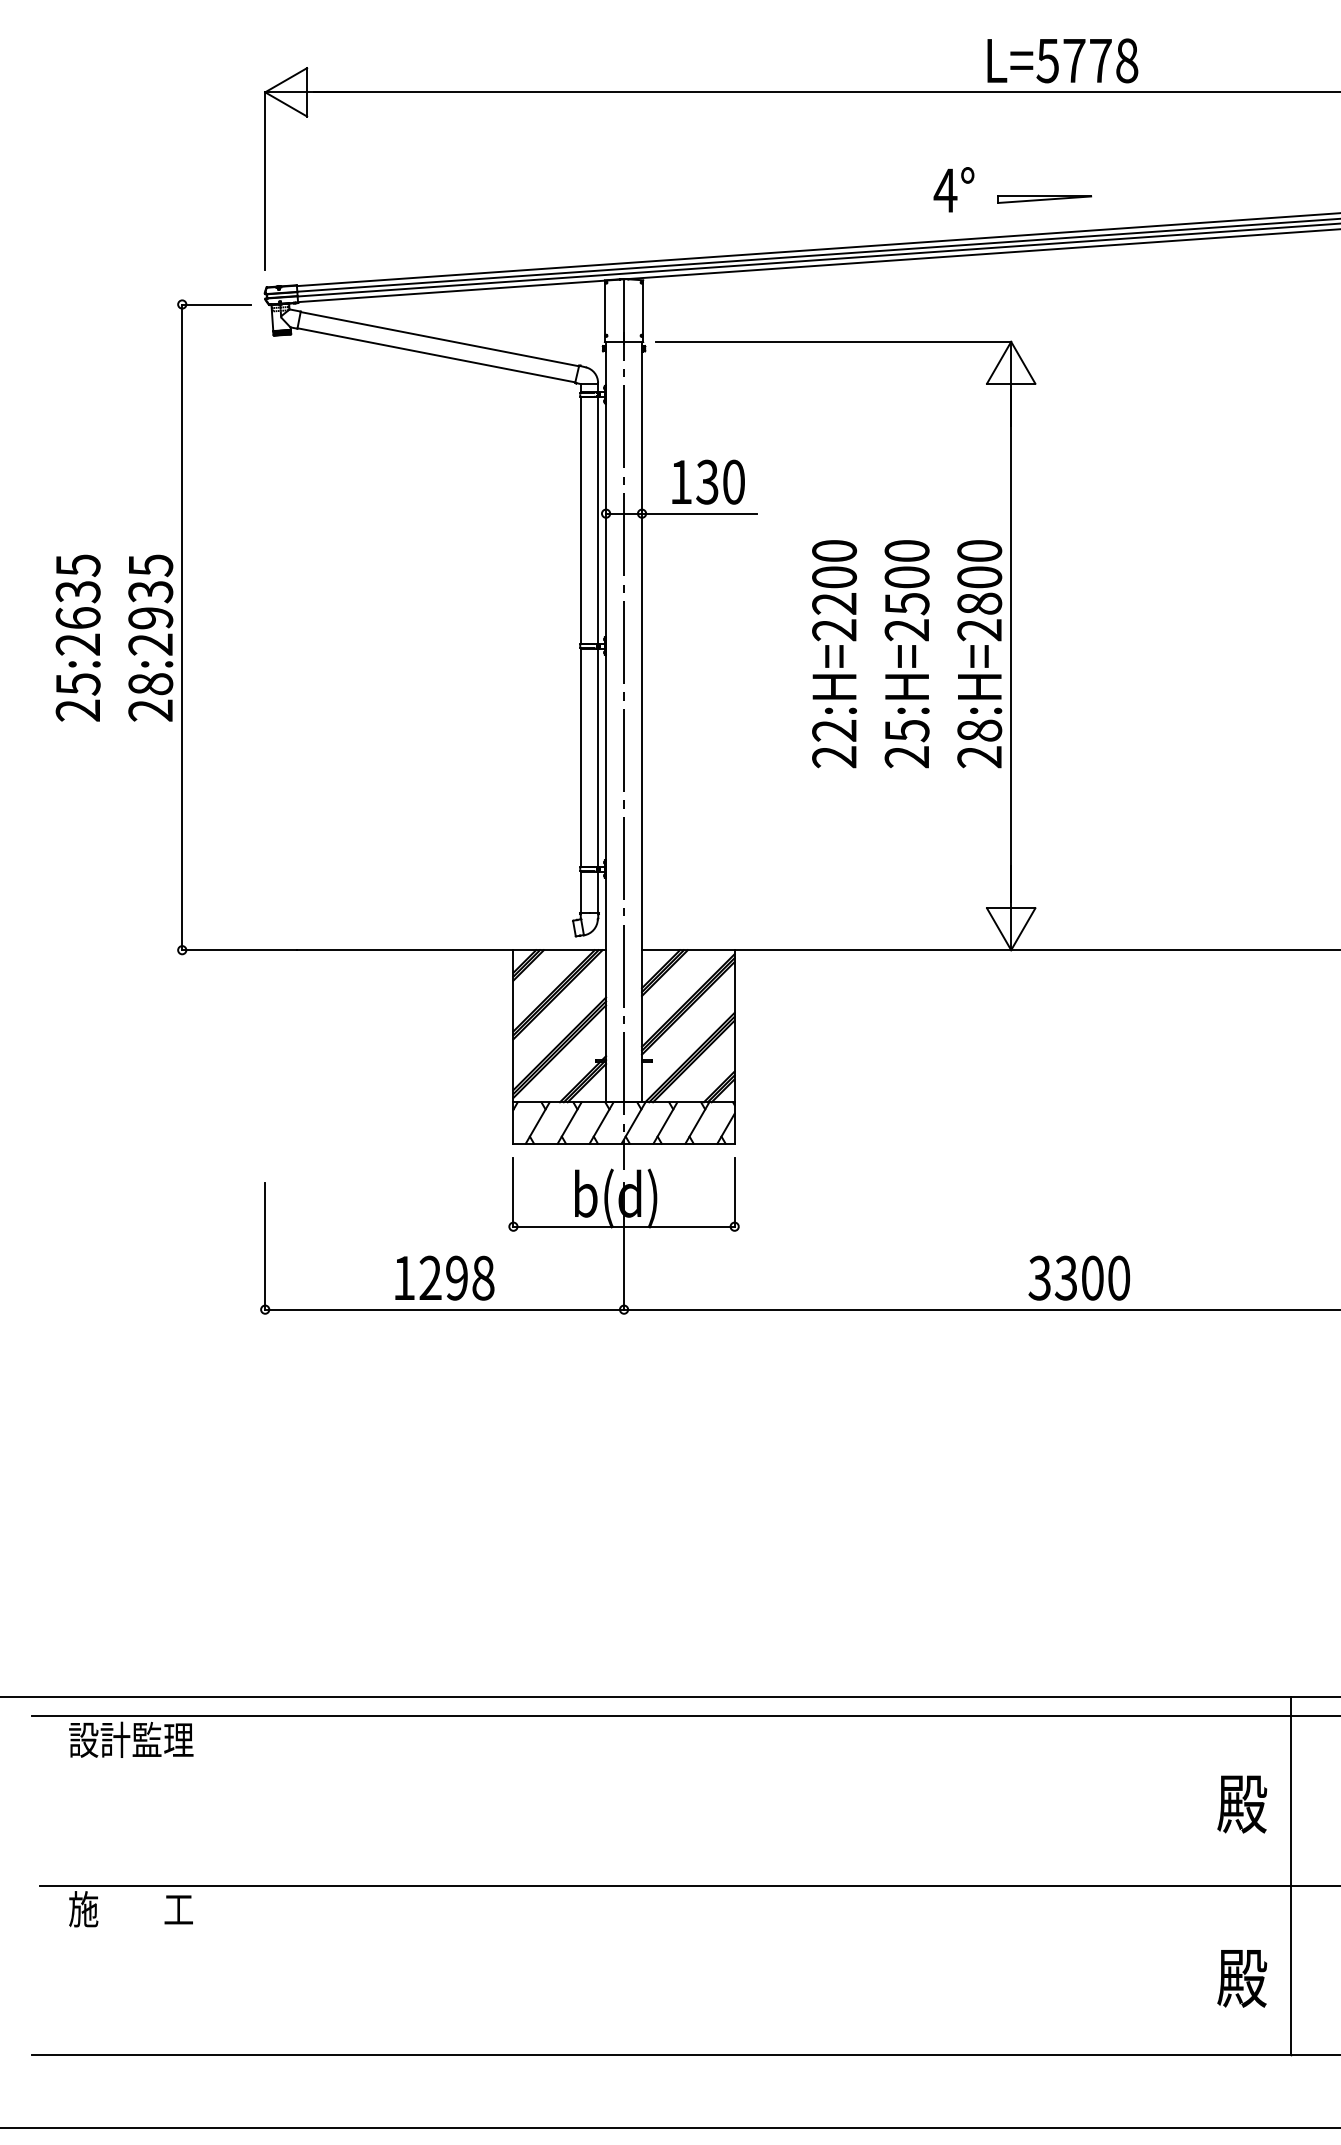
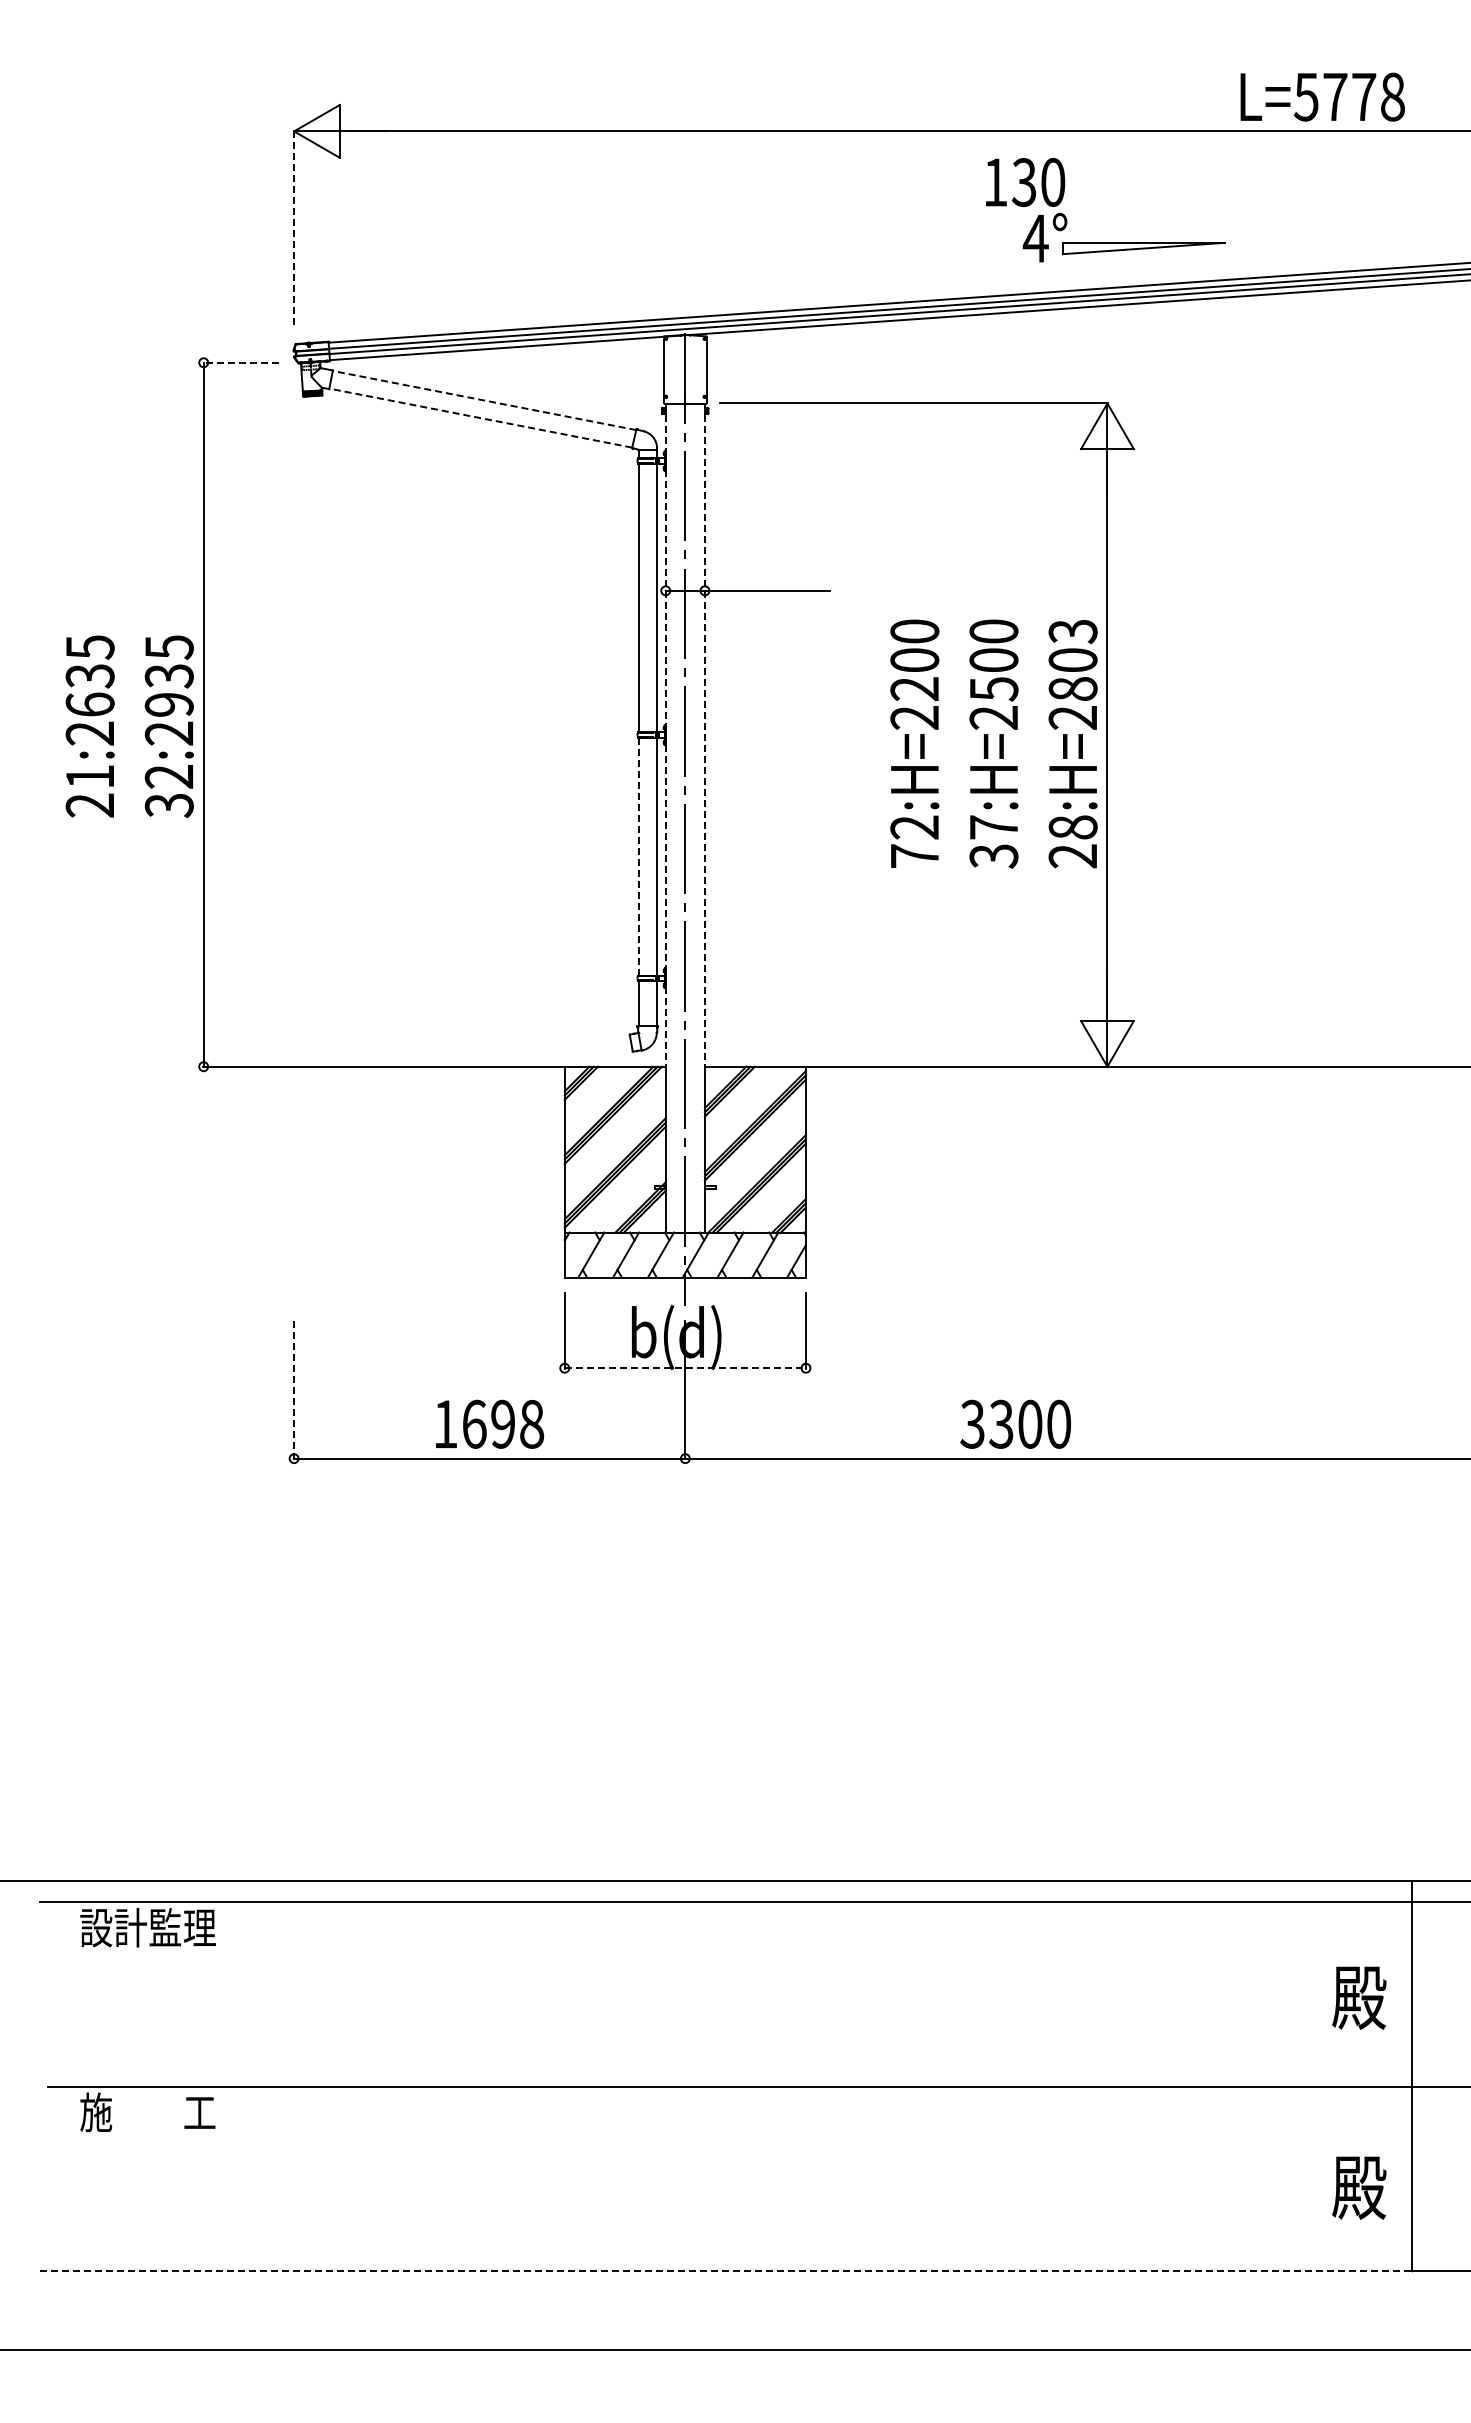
text: (1062, 60) -> (1322, 96), moved
line: (265, 181) -> (294, 228), solid -> dashed
part: (1044, 199) -> (1143, 248), size x1.6
line: (216, 304) -> (241, 362), solid -> dashed
line: (439, 339) -> (484, 400), solid -> dashed
line: (436, 355) -> (480, 418), solid -> dashed
text: (708, 482) -> (1025, 182), moved
text: (979, 551) -> (1072, 631), 28:H=2800 -> 28:H=2803
line: (605, 646) -> (665, 735), solid -> dashed
line: (641, 646) -> (704, 735), solid -> dashed
text: (78, 684) -> (90, 777), 25:2635 -> 21:2635
text: (149, 697) -> (168, 791), 28:2935 -> 32:2935
text: (907, 743) -> (994, 841), 25:H=2500 -> 37:H=2500
line: (581, 757) -> (638, 856), solid -> dashed
text: (834, 757) -> (914, 856), 22:H=2200 -> 72:H=2200
line: (624, 1226) -> (685, 1368), solid -> dashed
line: (265, 1246) -> (294, 1389), solid -> dashed
text: (430, 1277) -> (474, 1423), 1298 -> 1698
text: (1079, 1277) -> (1015, 1423), moved
line: (661, 2055) -> (726, 2271), solid -> dashed

